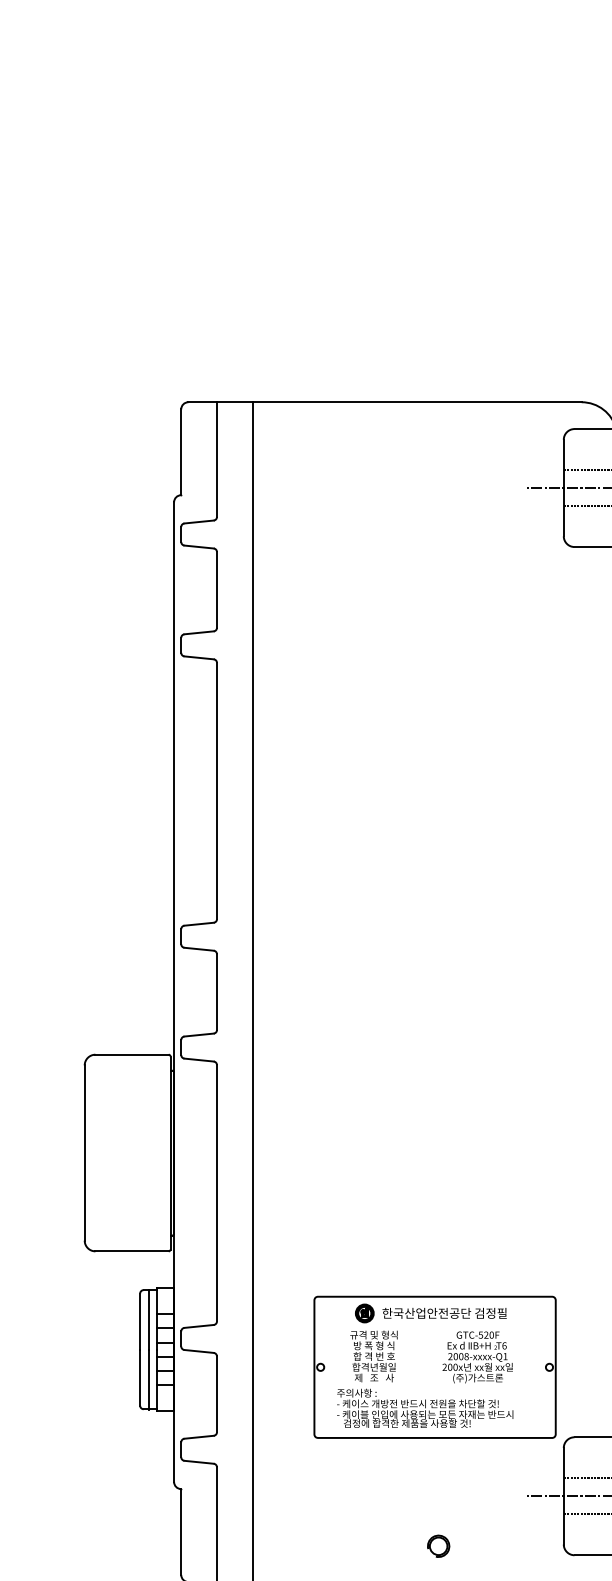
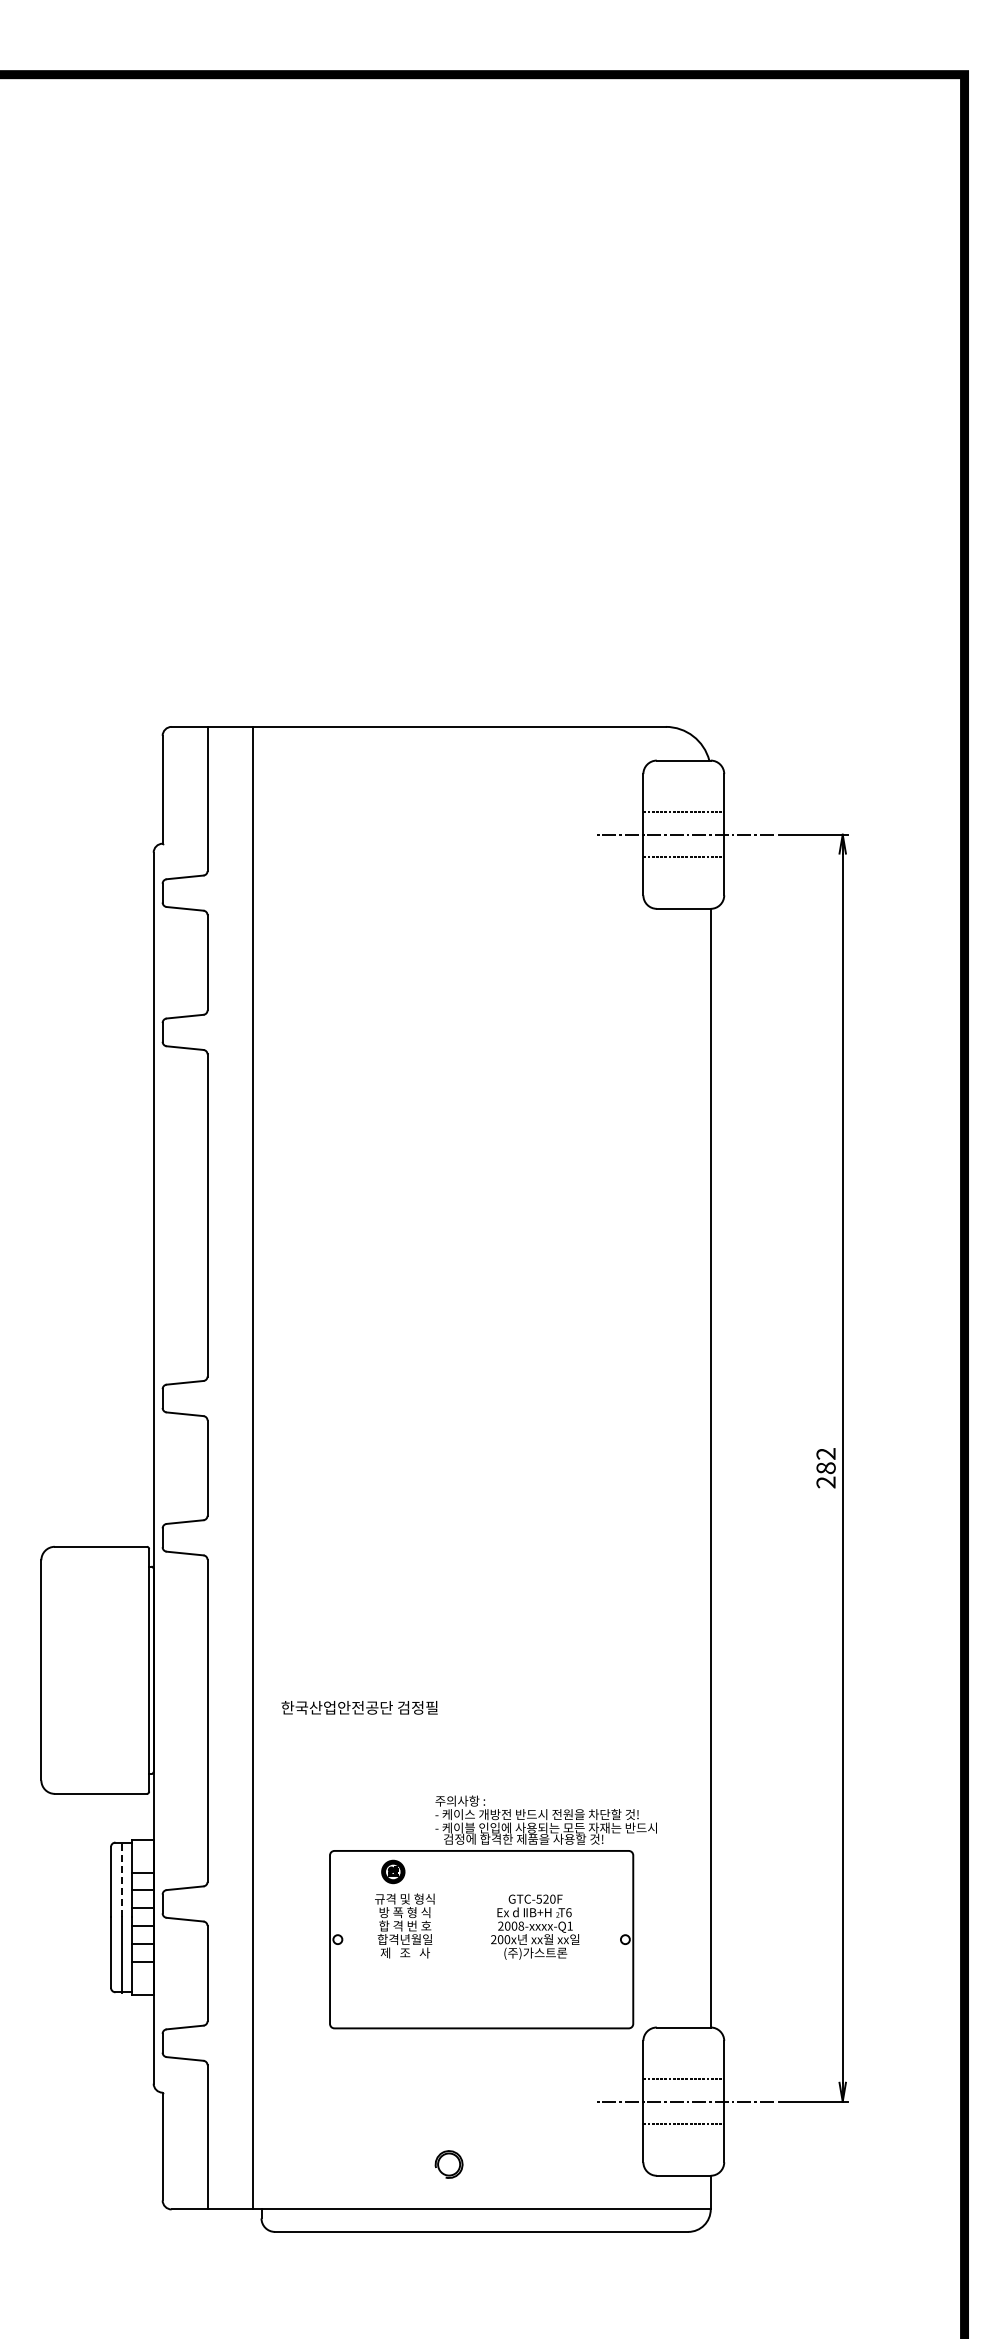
text: (444, 1313) -> (359, 1707), moved
line: (149, 1319) -> (122, 1879), solid -> dashed
text: (424, 1407) -> (545, 1819), moved
part: (438, 1546) -> (448, 2164), moved

